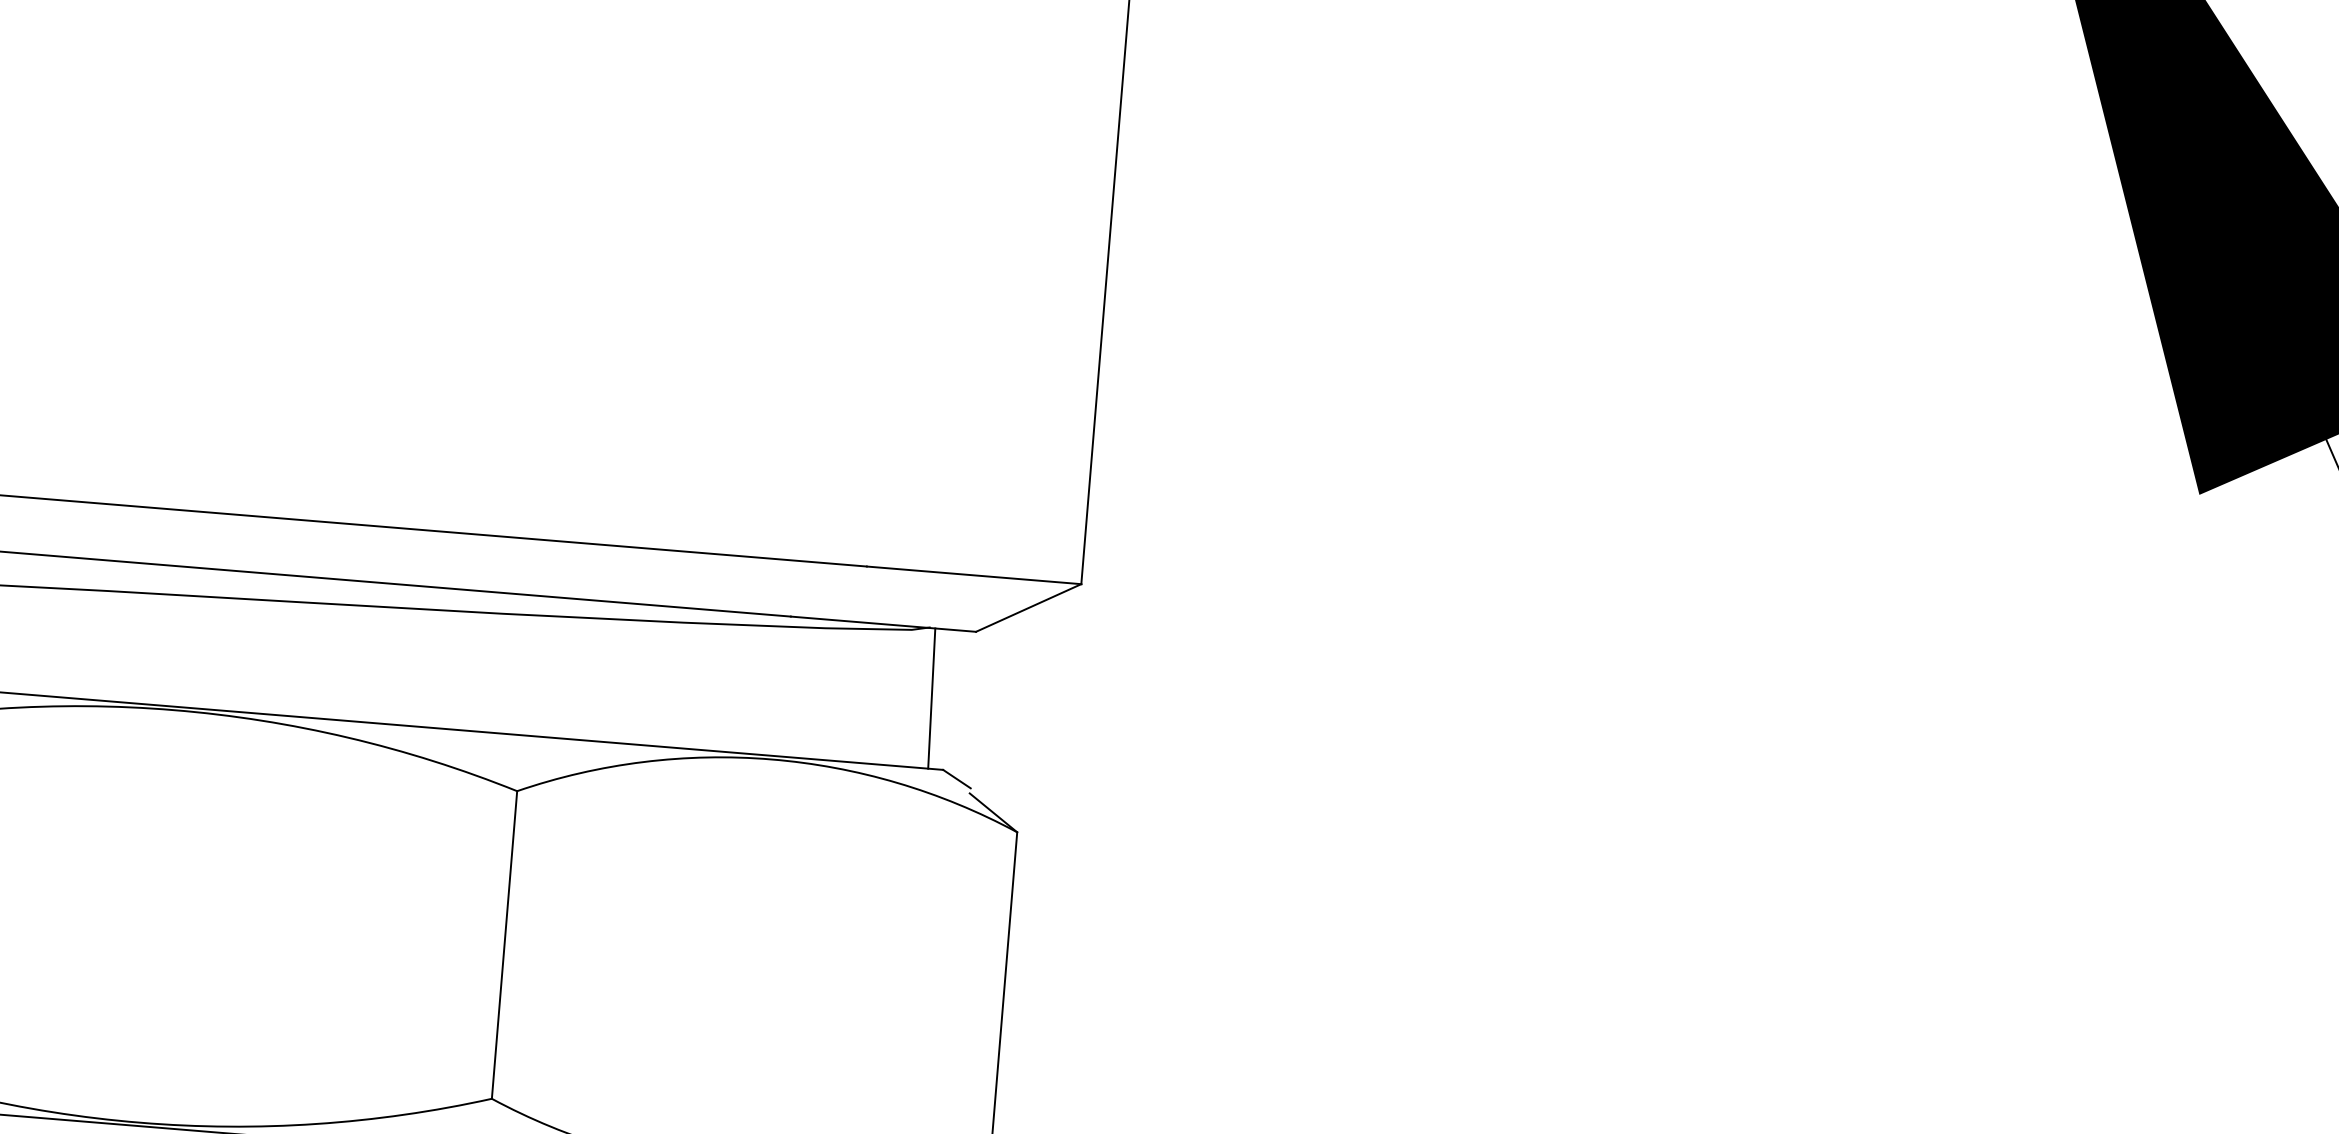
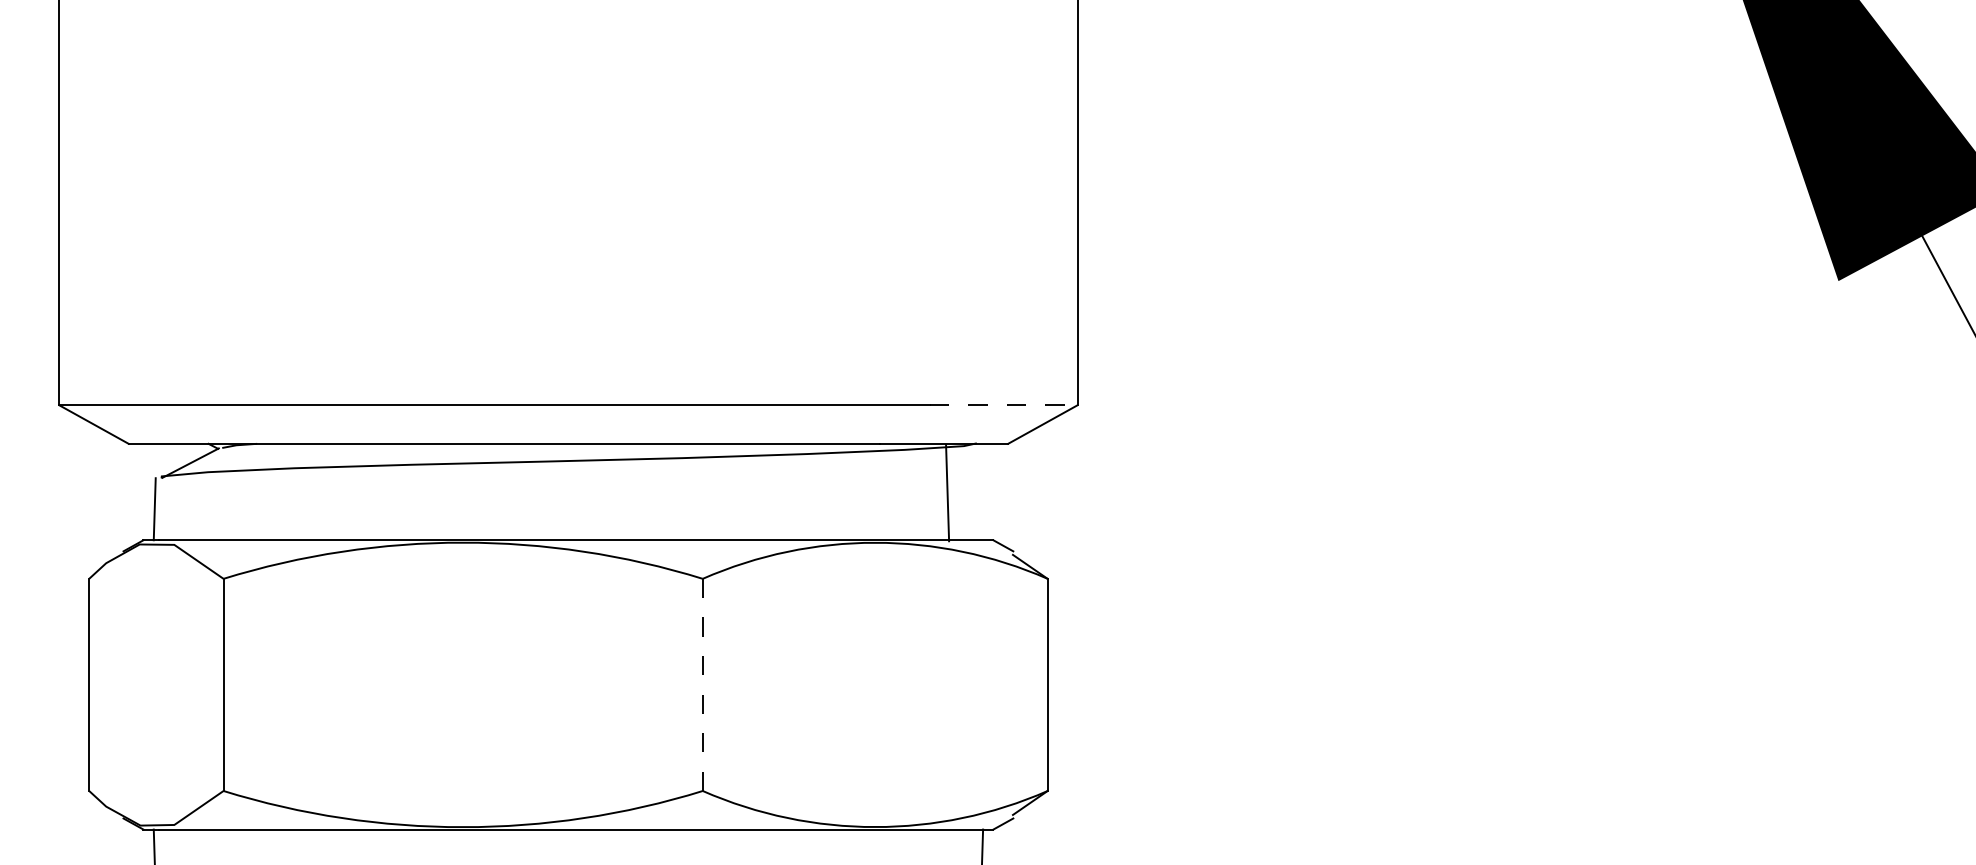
line: (973, 575) -> (1003, 405), solid -> dashed
line: (931, 697) -> (947, 492), moved
line: (504, 945) -> (702, 685), solid -> dashed

